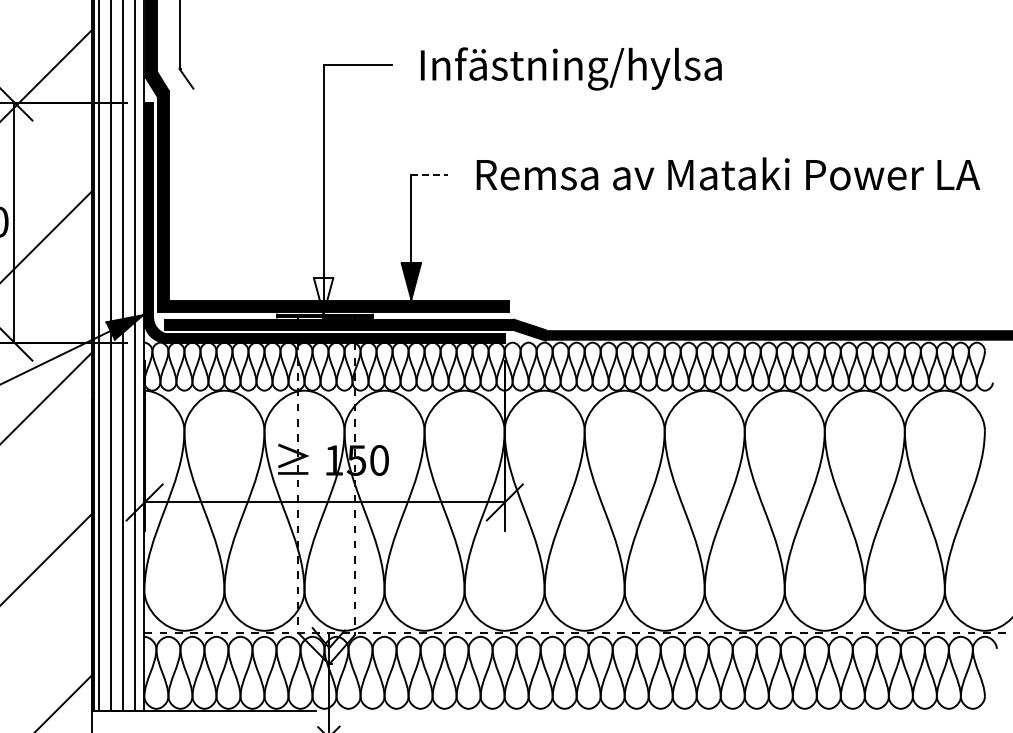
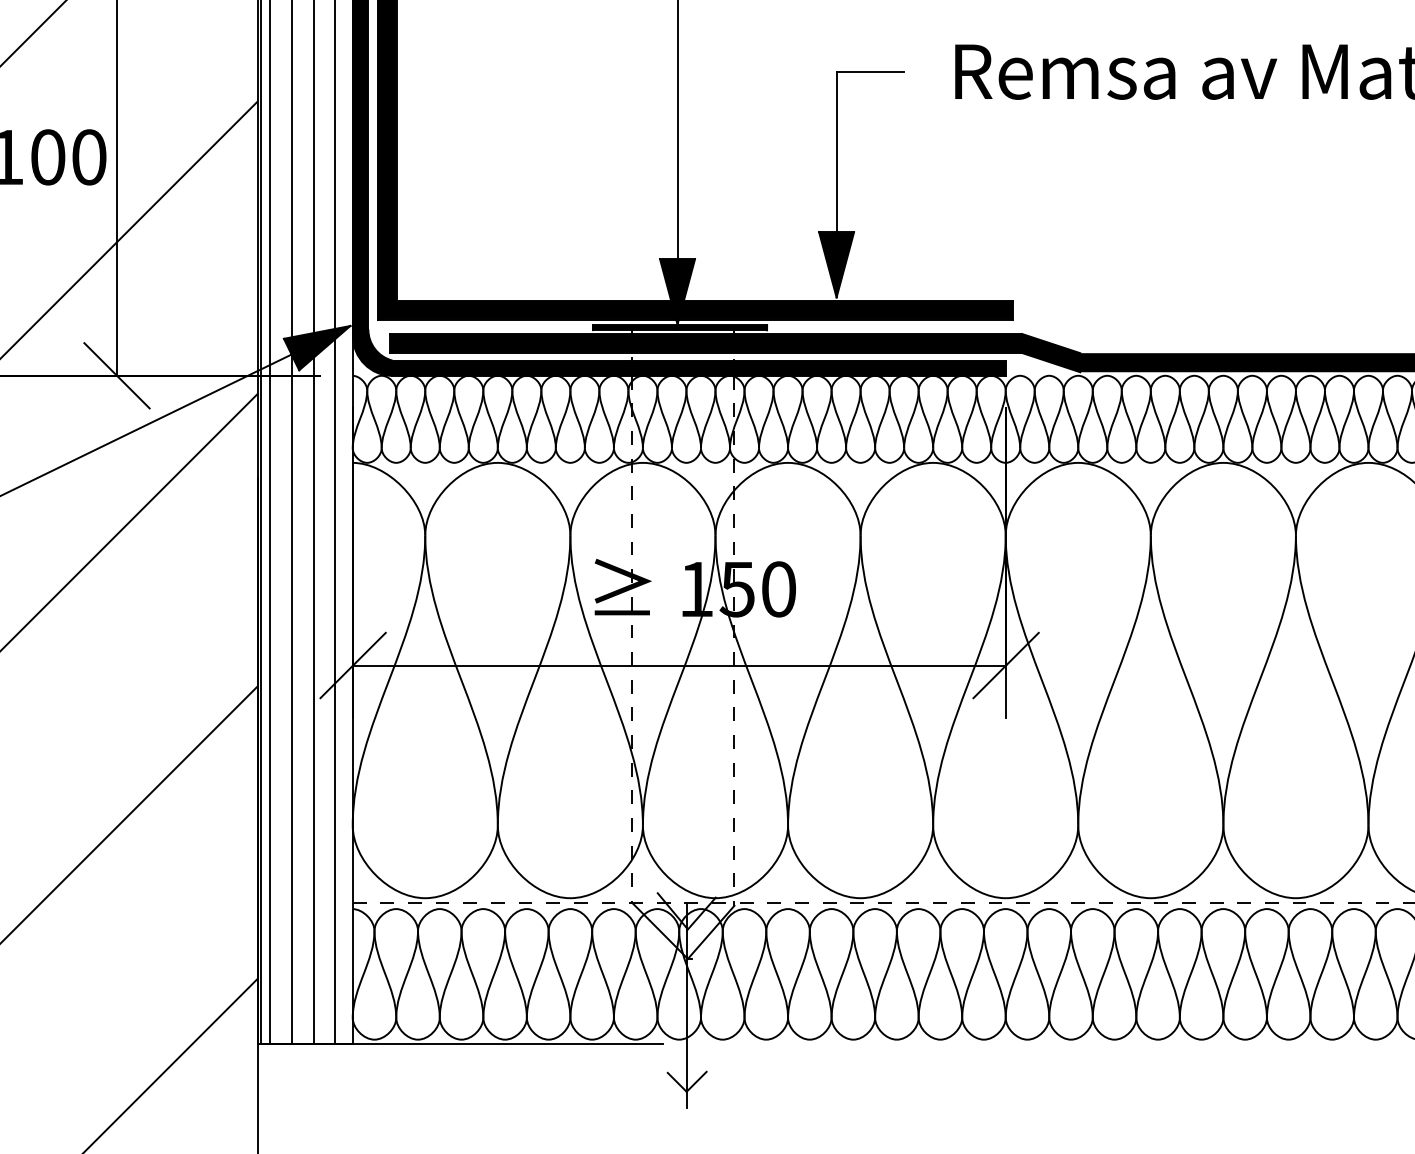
line: (430, 174) -> (871, 70), dashed -> solid
fill: (323, 296) -> (677, 292), added

